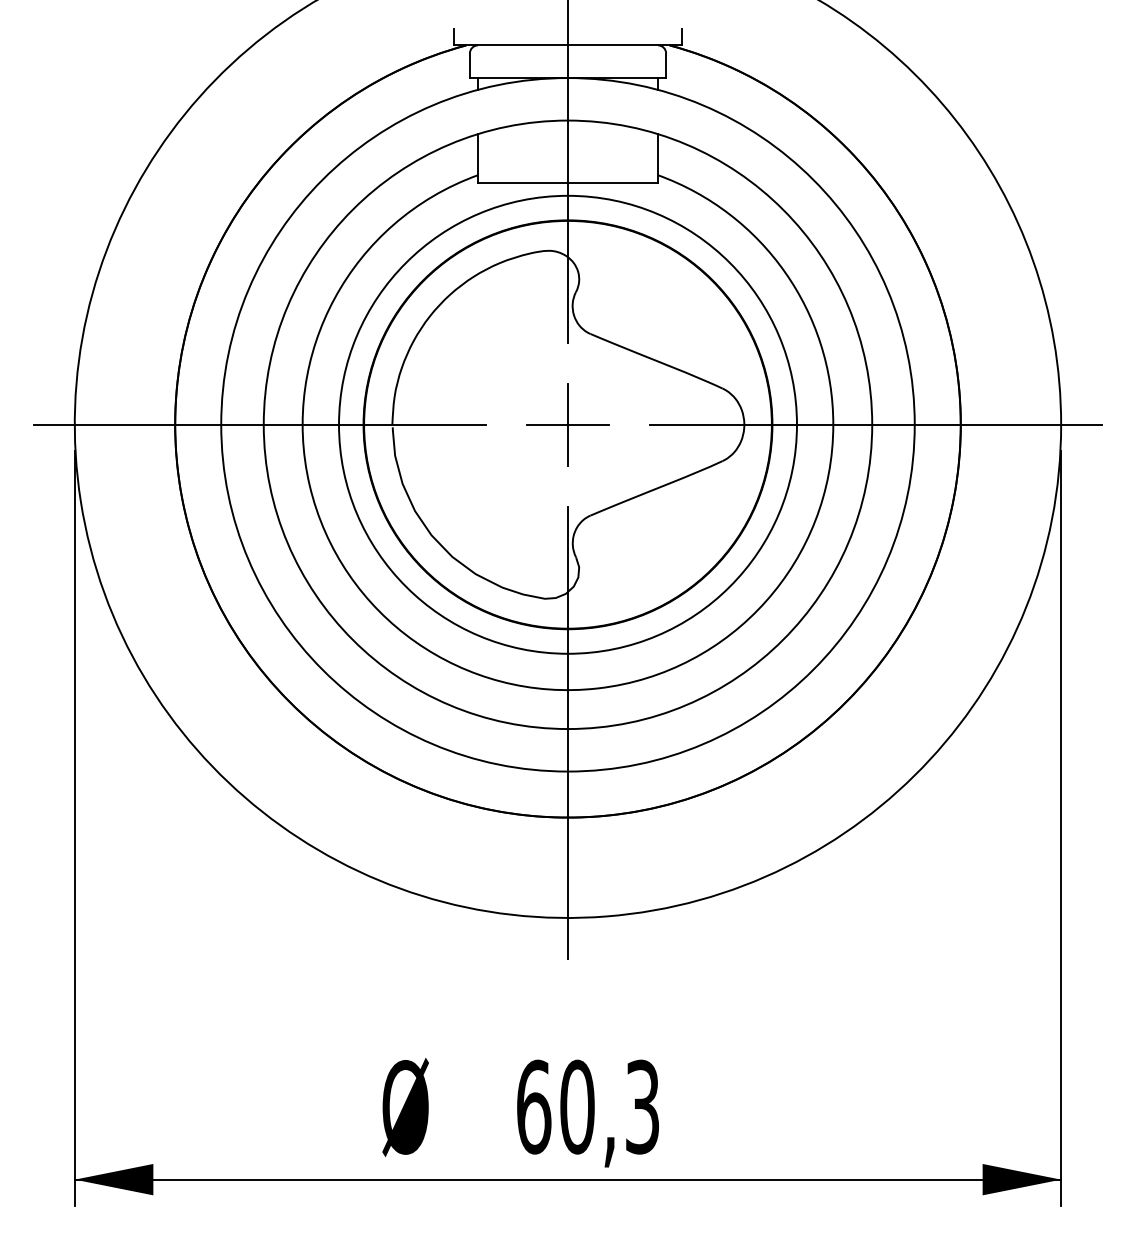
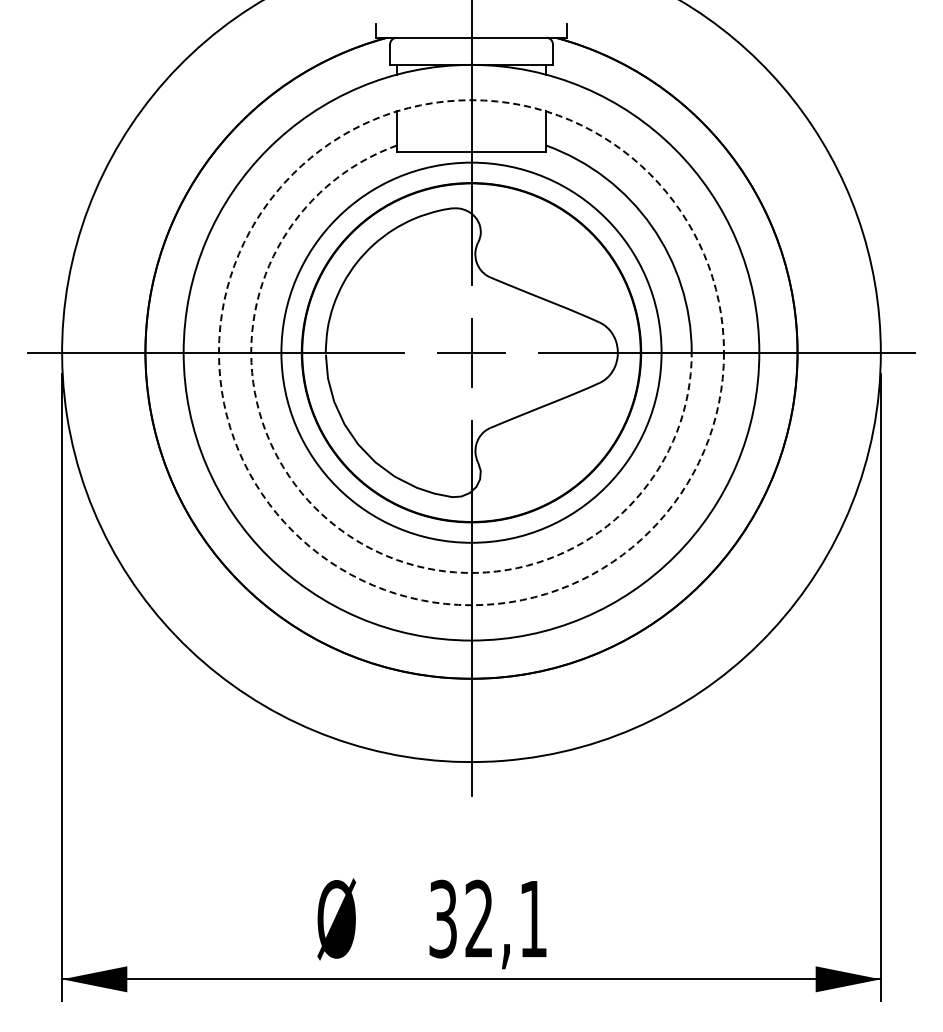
circle: (568, 424) -> (471, 352), solid -> dashed
arc: (415, 641) -> (344, 532), solid -> dashed
text: (588, 1106) -> (488, 918), 60,3 -> 32,1

